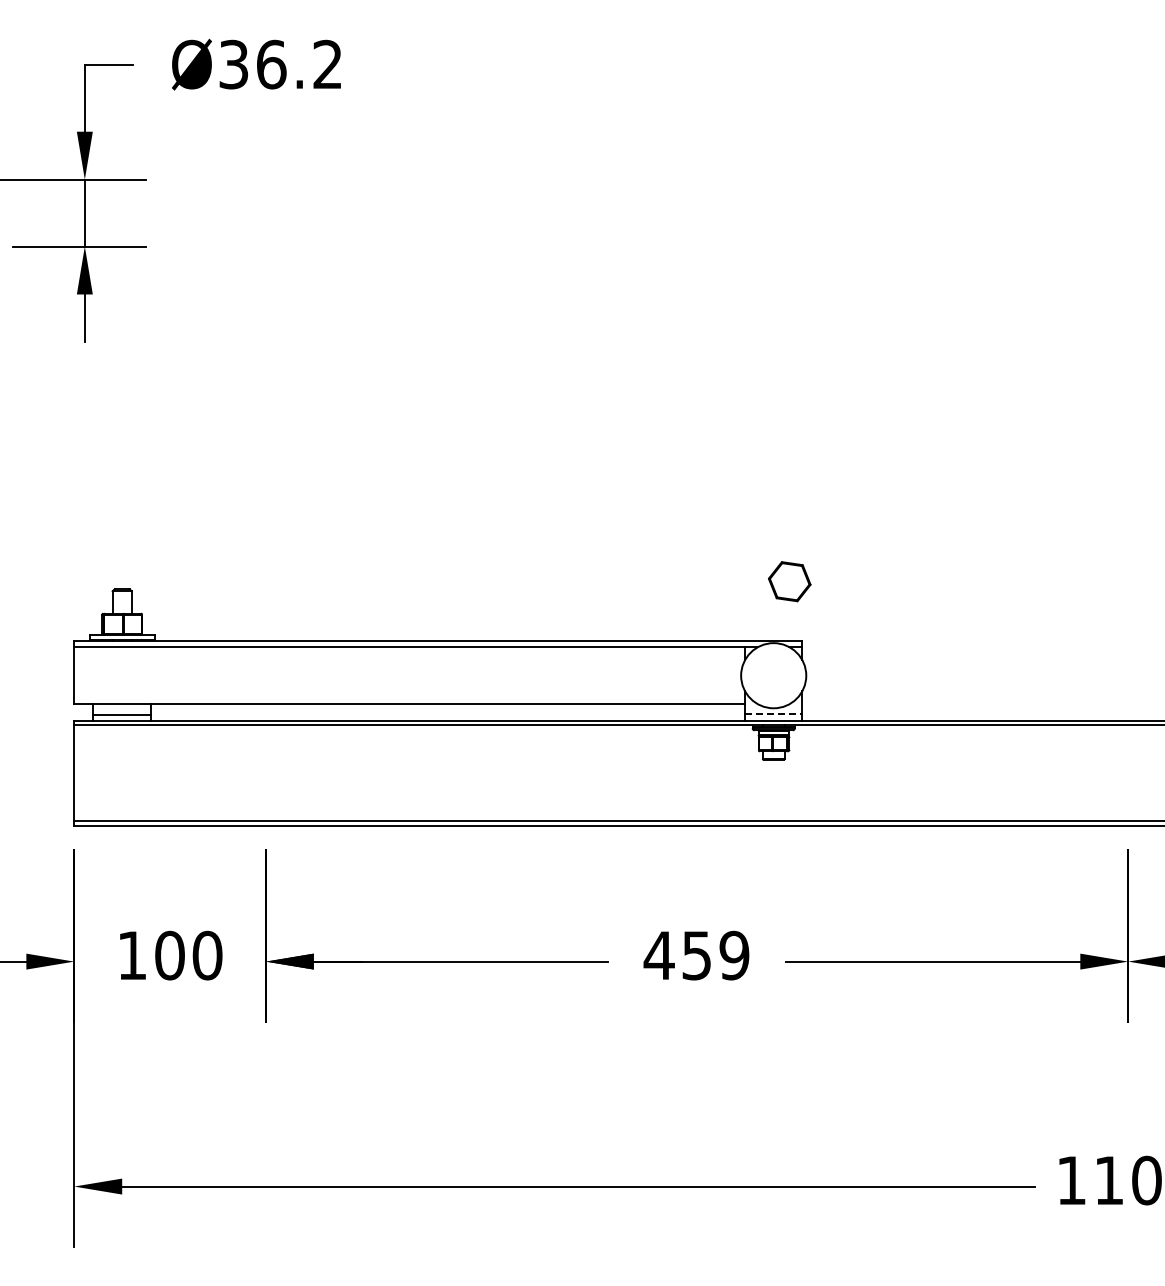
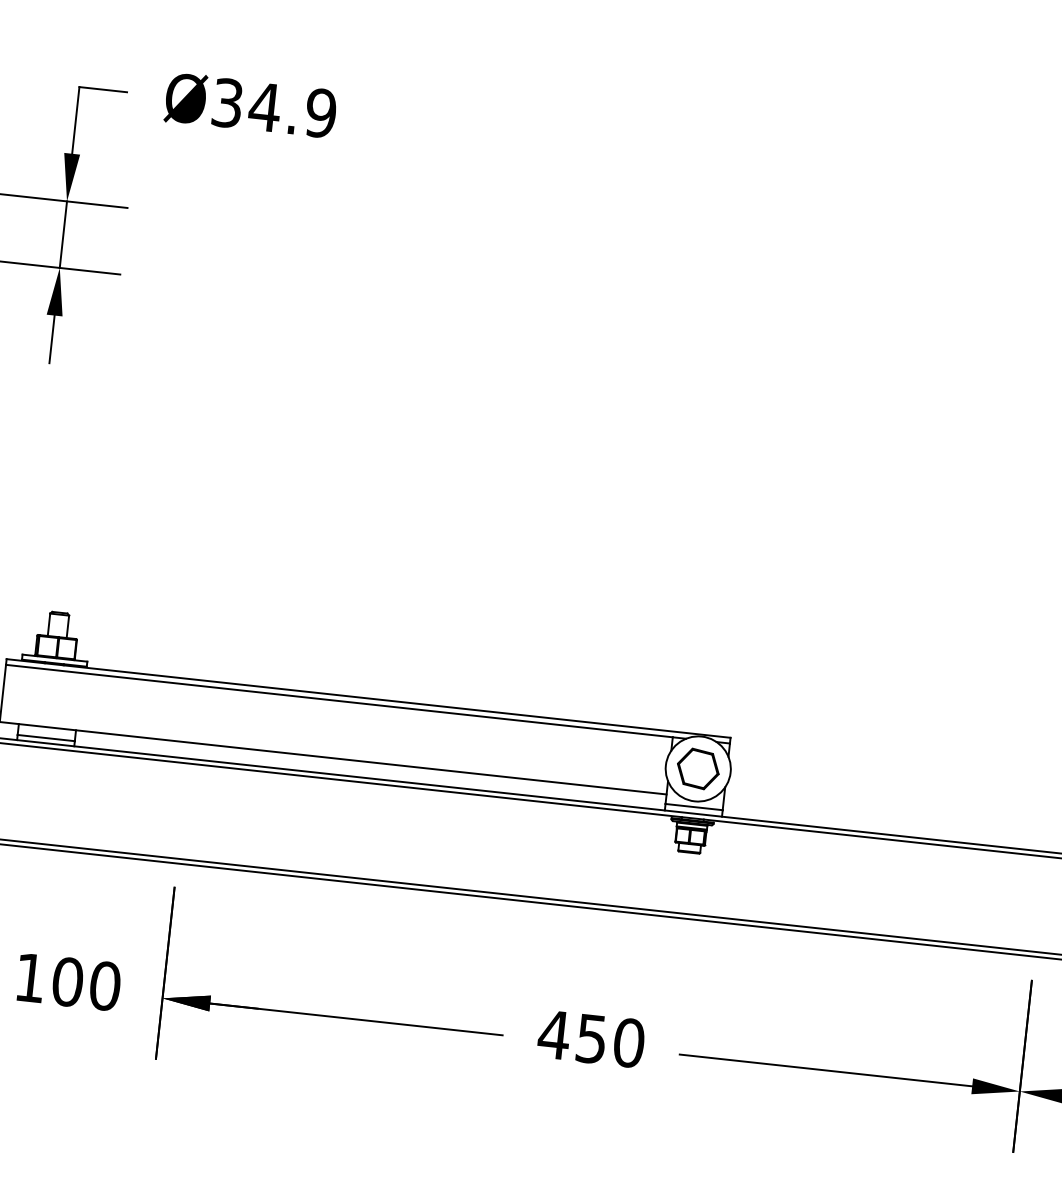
text: (298, 64) -> (291, 110), Ø36.2 -> Ø34.9
part: (789, 581) -> (698, 768), moved
line: (773, 714) -> (693, 807), dashed -> solid
text: (734, 955) -> (629, 1042), 459 -> 450

